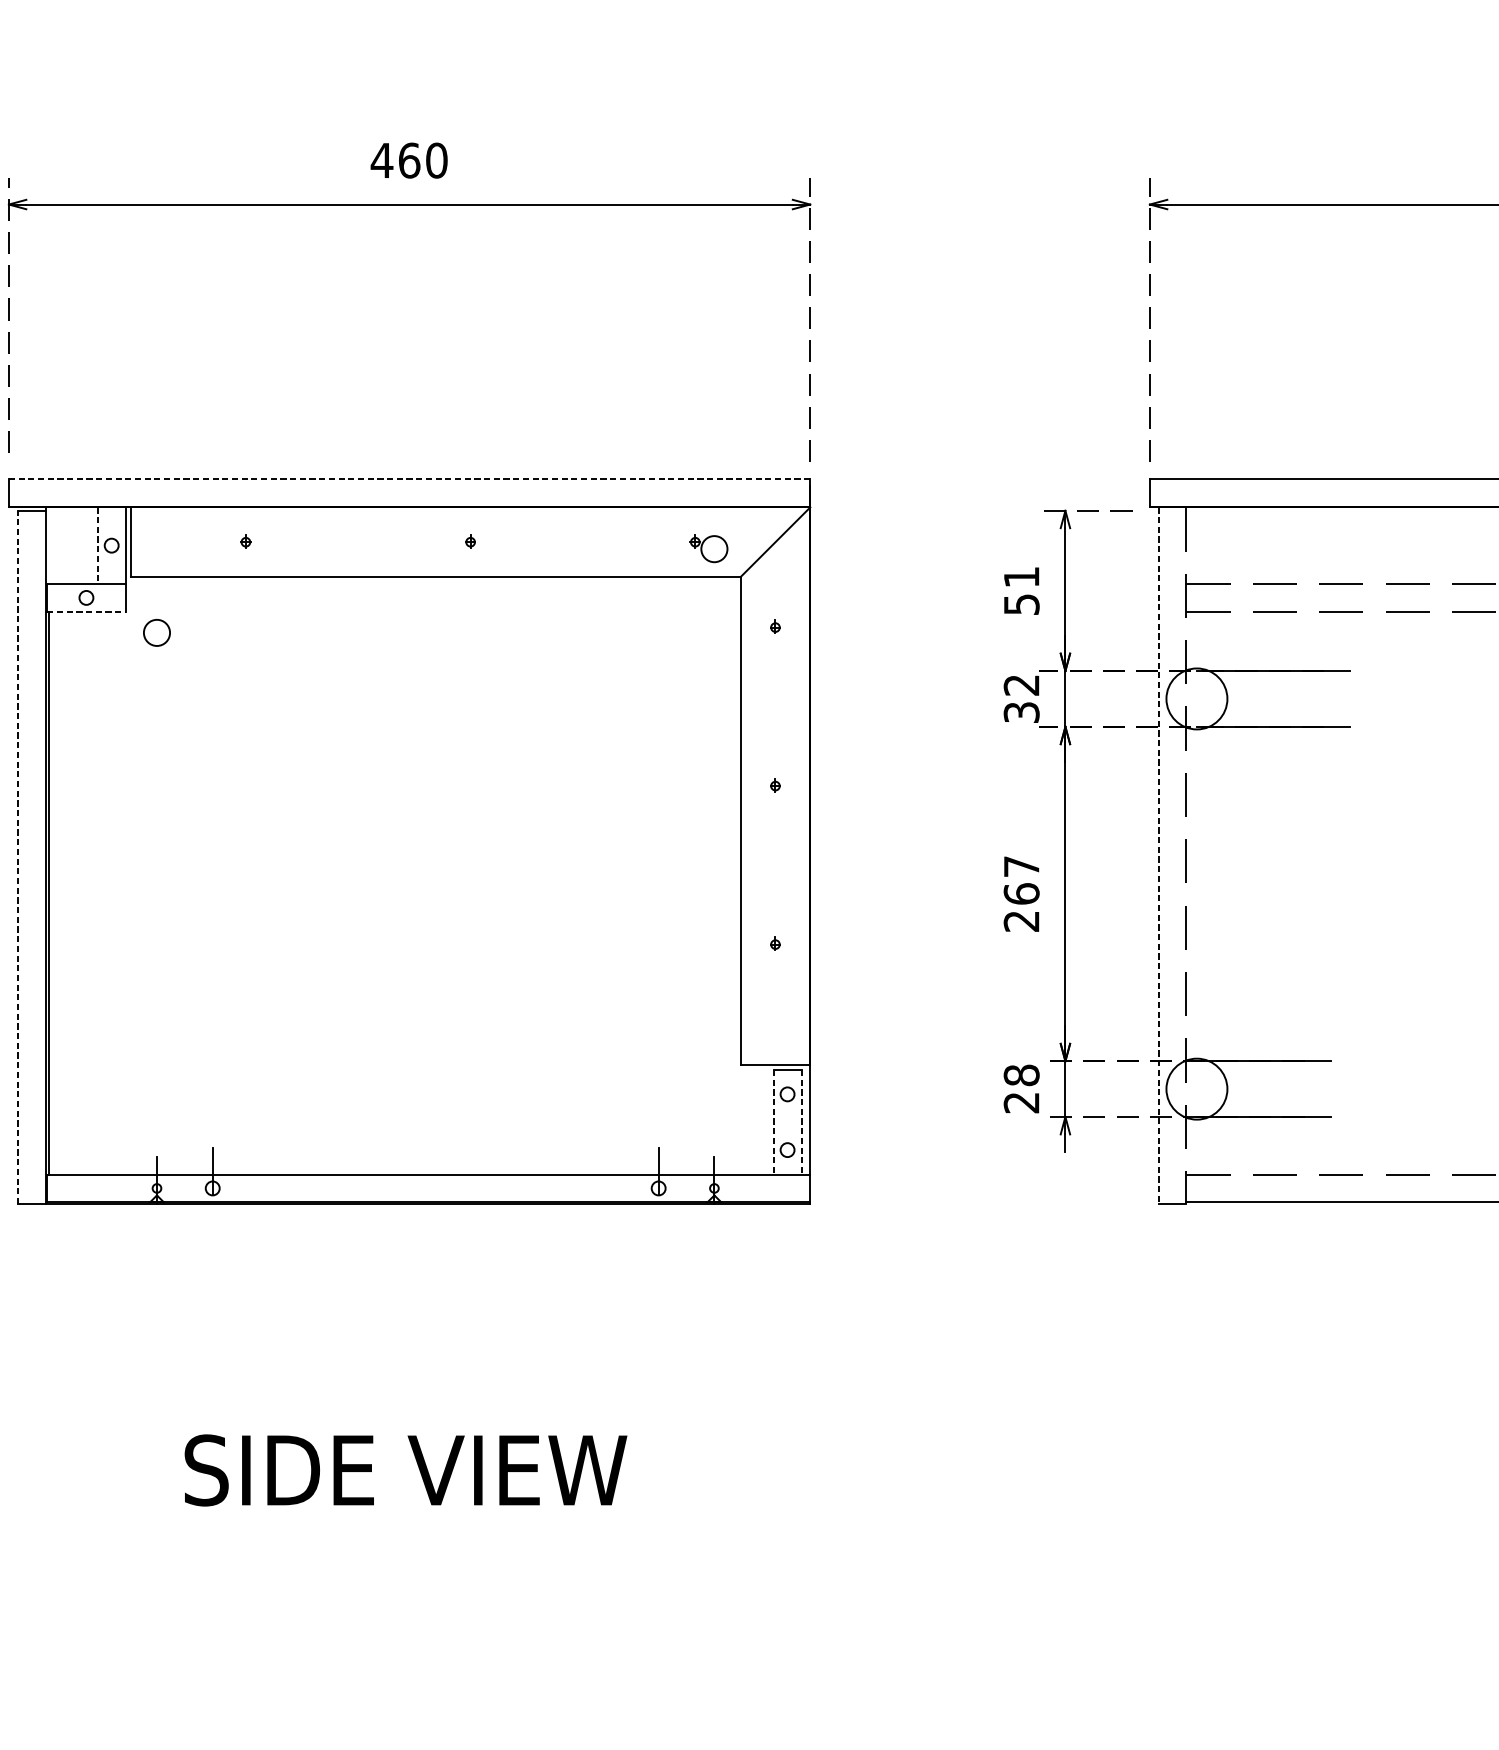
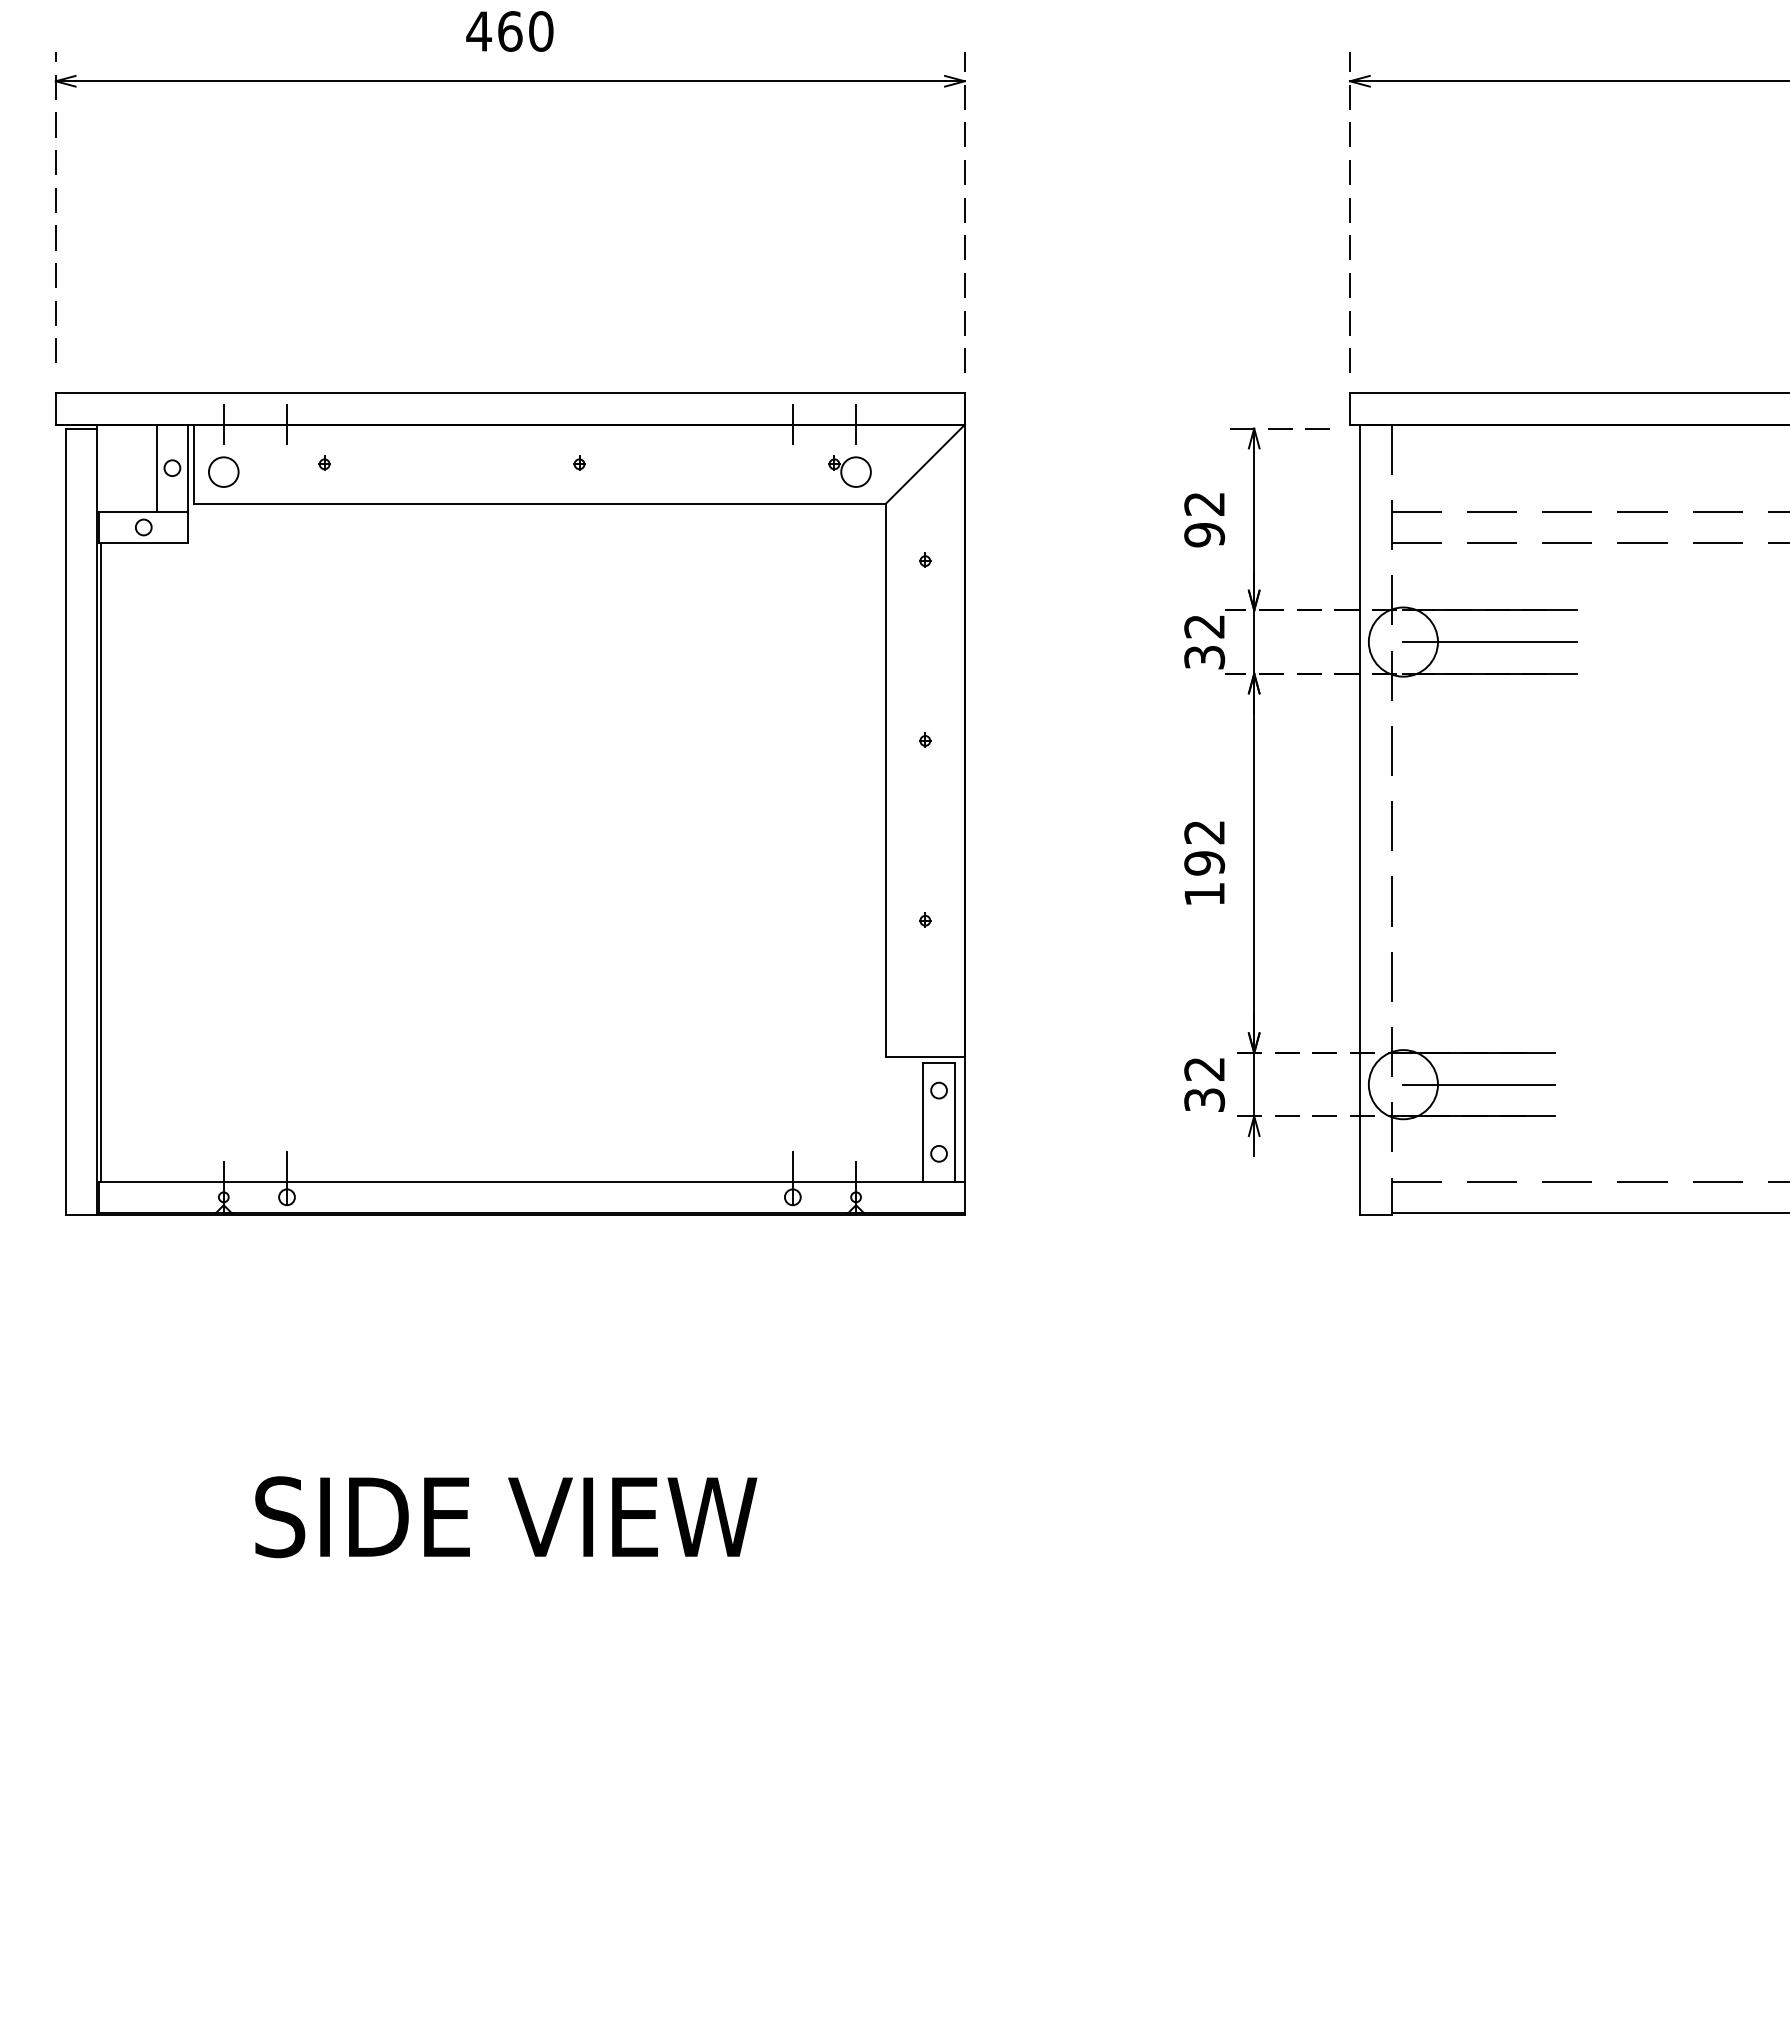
line: (408, 479) -> (509, 393), dashed -> solid
line: (156, 507) -> (223, 424), added
line: (213, 507) -> (287, 424), added
line: (658, 507) -> (792, 424), added
line: (714, 507) -> (856, 424), added
line: (97, 545) -> (156, 468), dashed -> solid
text: (1021, 591) -> (1204, 520), 51 -> 92
line: (87, 612) -> (144, 543), dashed -> solid
circle: (156, 632) -> (223, 471), moved
line: (1273, 699) -> (1490, 642), added
line: (1158, 856) -> (1359, 820), dashed -> solid
line: (17, 857) -> (65, 821), dashed -> solid
text: (1021, 894) -> (1204, 863), 267 -> 192
text: (1021, 1088) -> (1204, 1084), 28 -> 32
line: (1264, 1088) -> (1479, 1084), added
line: (773, 1122) -> (923, 1122), dashed -> solid
line: (801, 1122) -> (954, 1122), dashed -> solid

